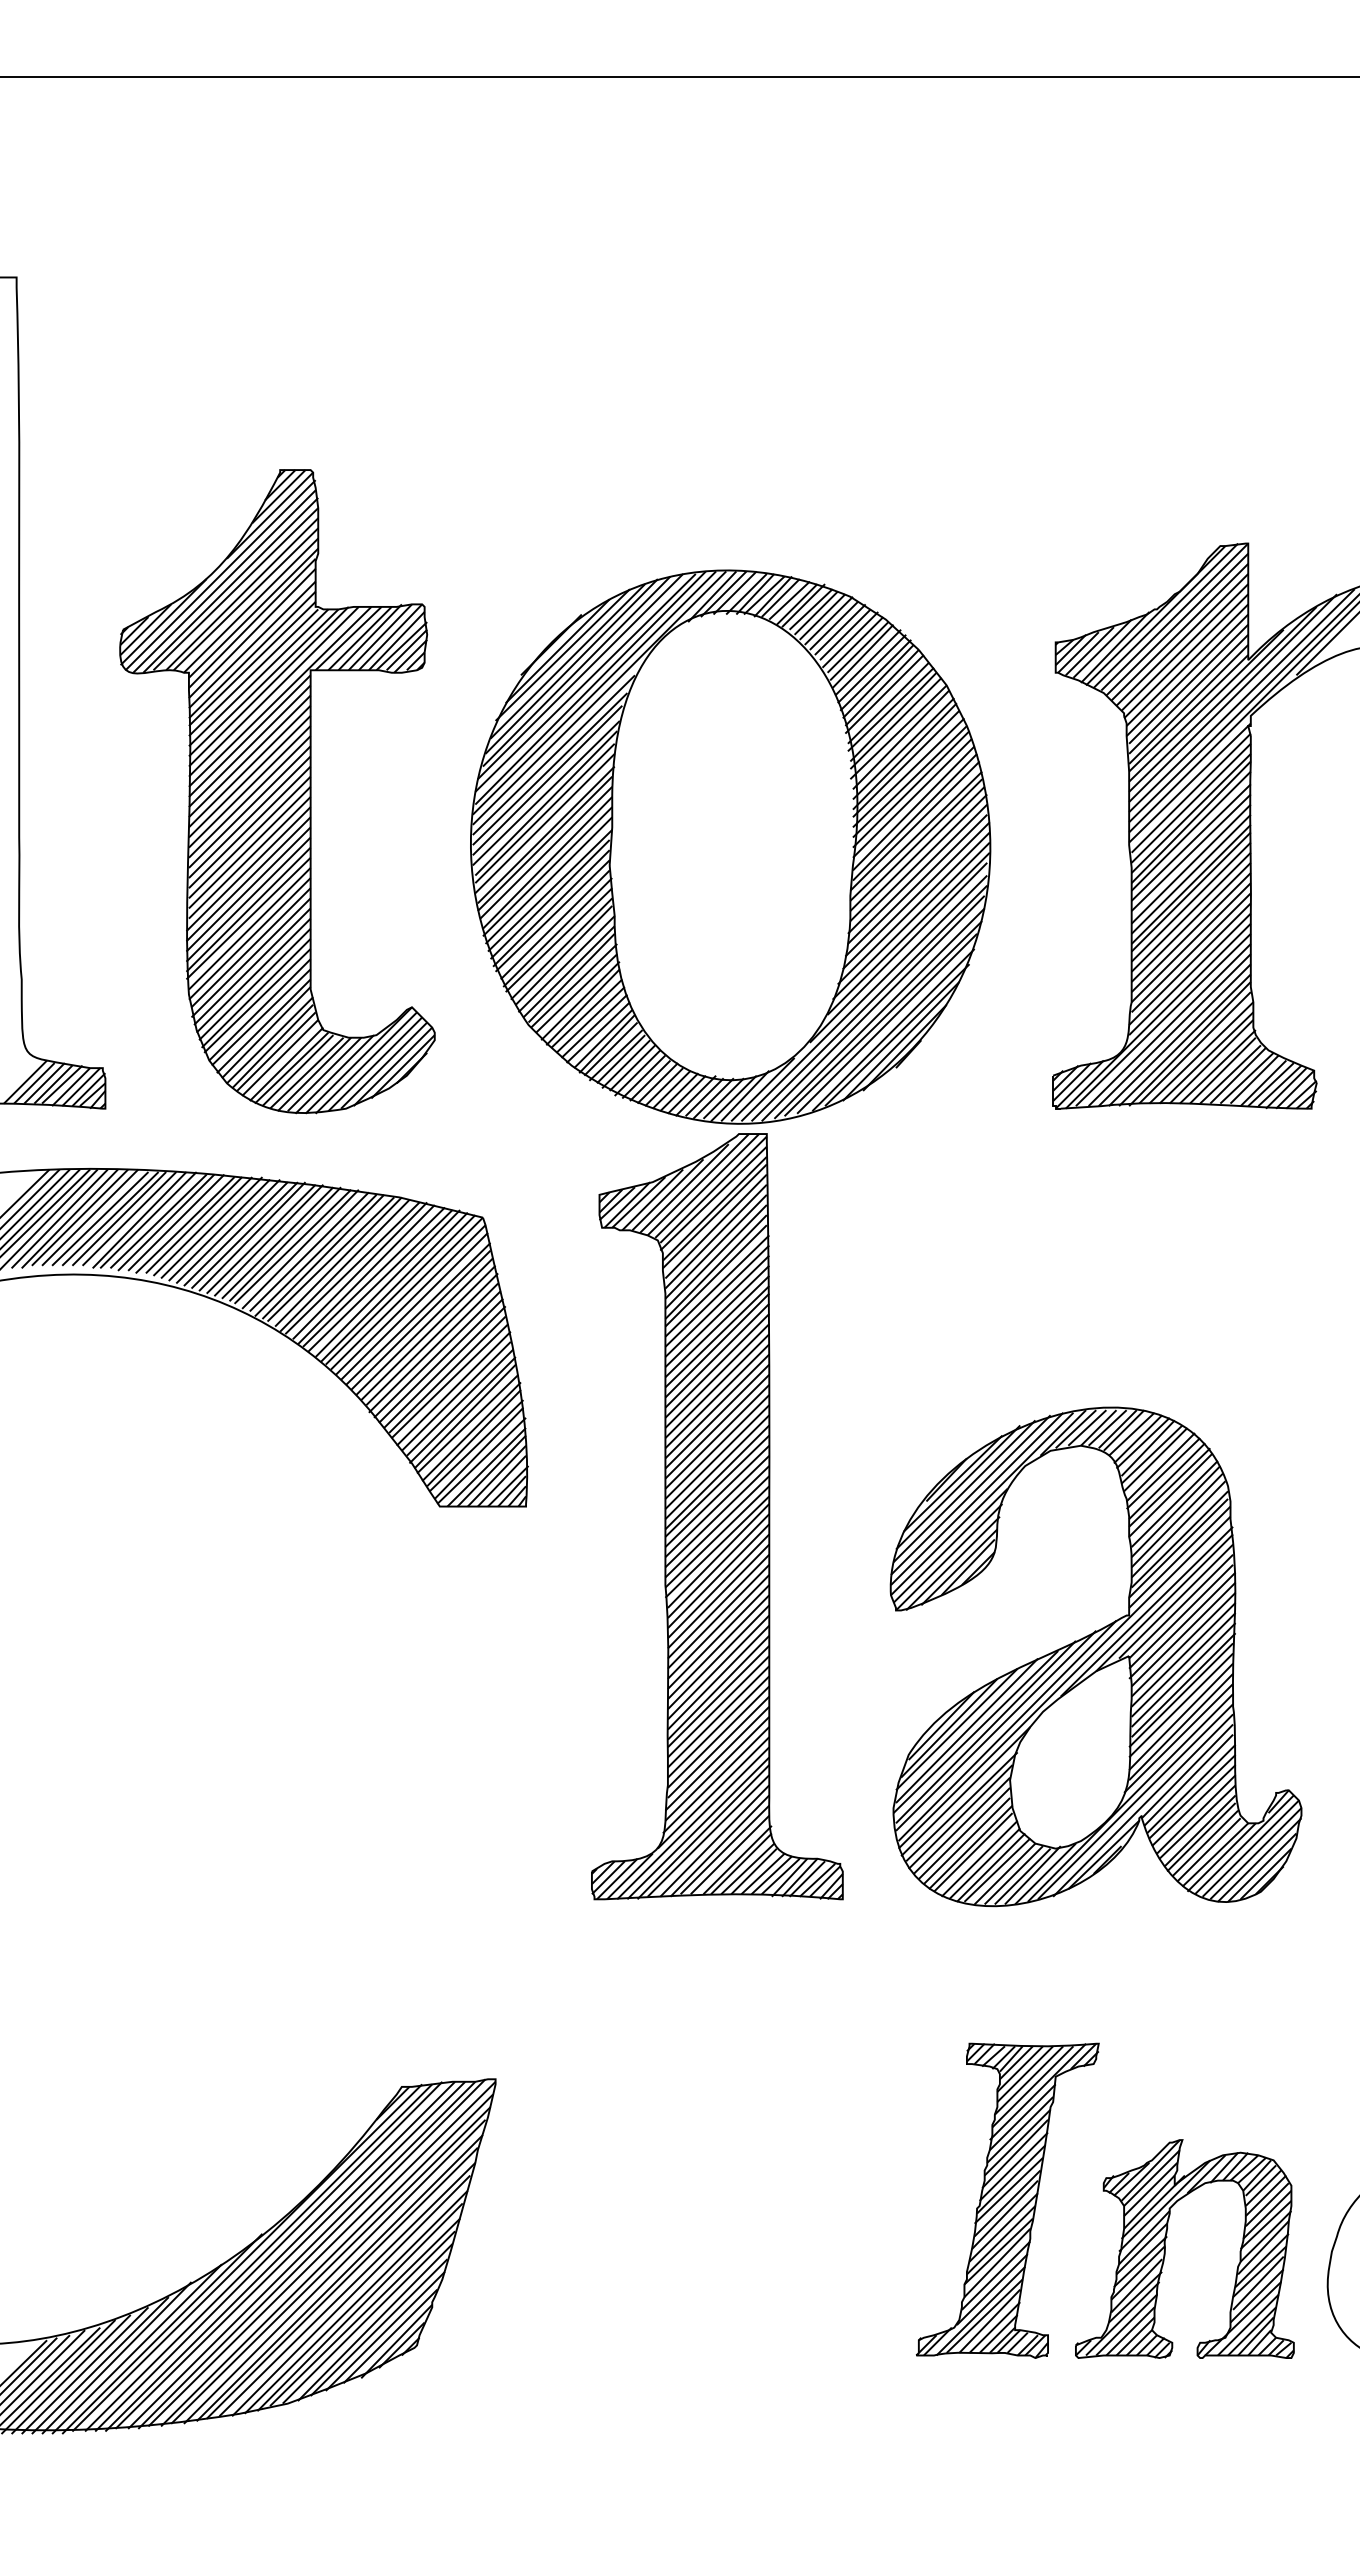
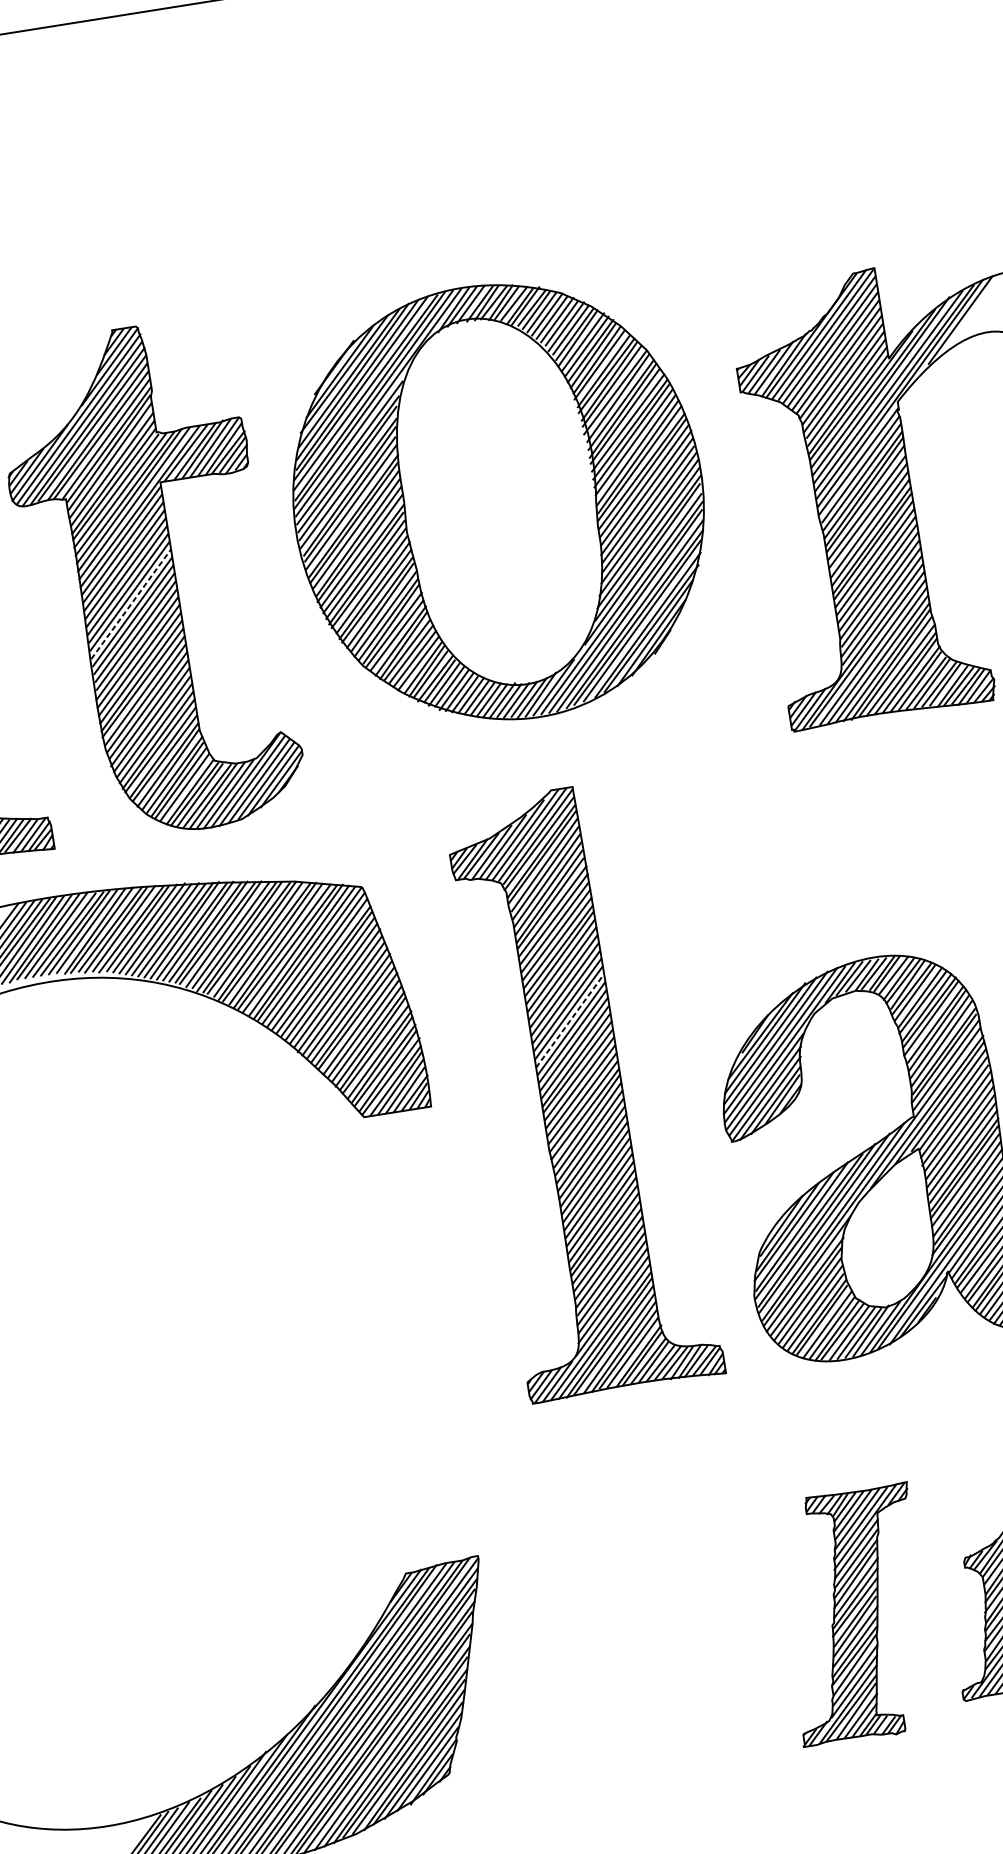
line: (250, 816) -> (131, 603), solid -> dashed
part: (730, 846) -> (498, 502), moved
line: (717, 1426) -> (570, 1020), solid -> dashed
part: (1007, 2200) -> (855, 1615), moved

